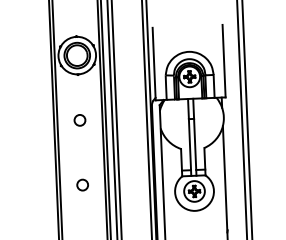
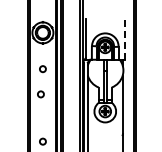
line: (223, 59) -> (124, 38), solid -> dashed
circle: (81, 185) -> (40, 94), moved

